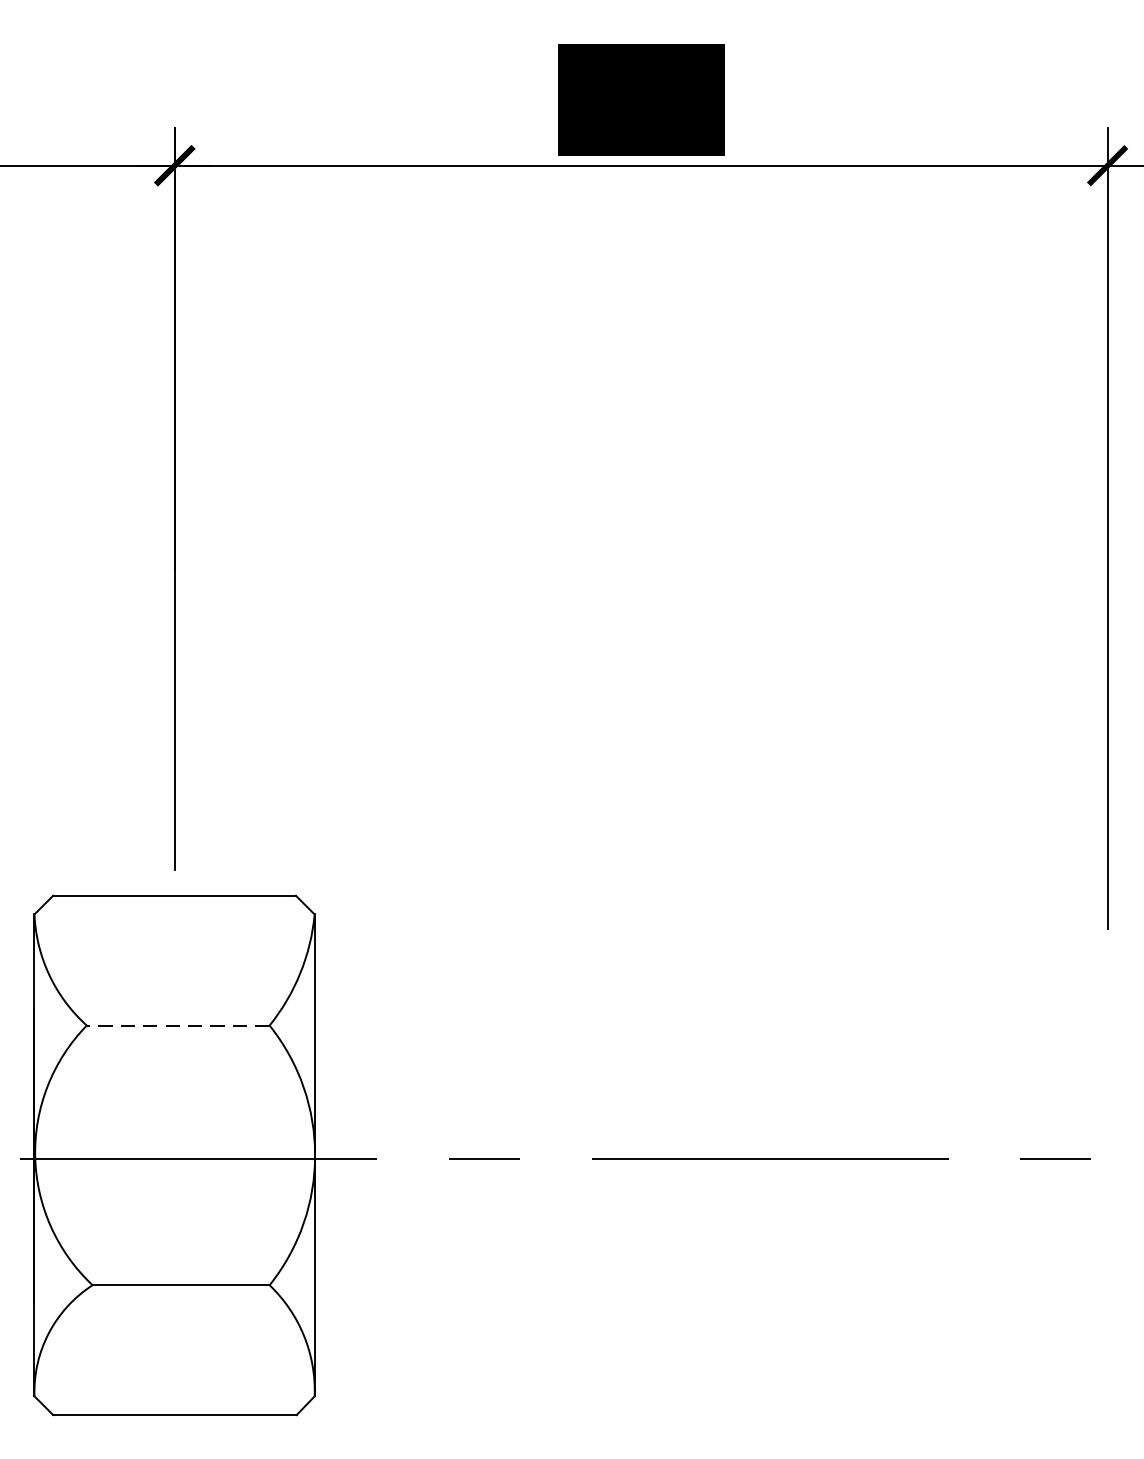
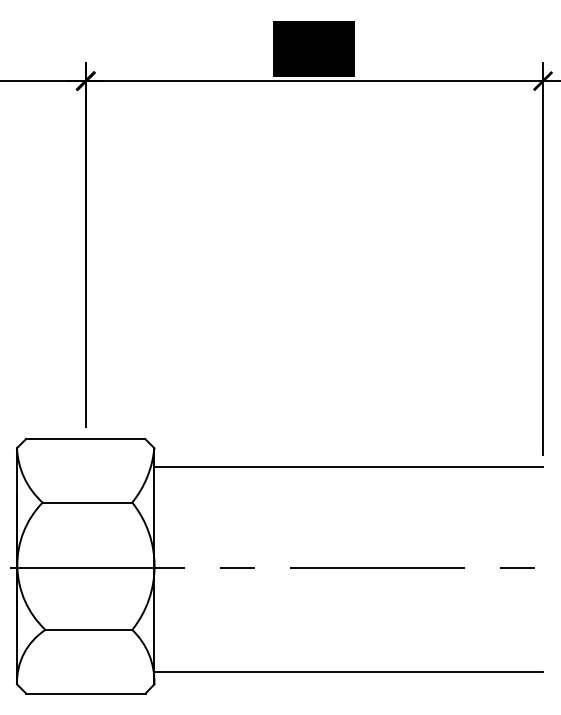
line: (710, 951) -> (348, 466), added
line: (178, 1025) -> (87, 502), dashed -> solid
line: (710, 1370) -> (348, 671), added

